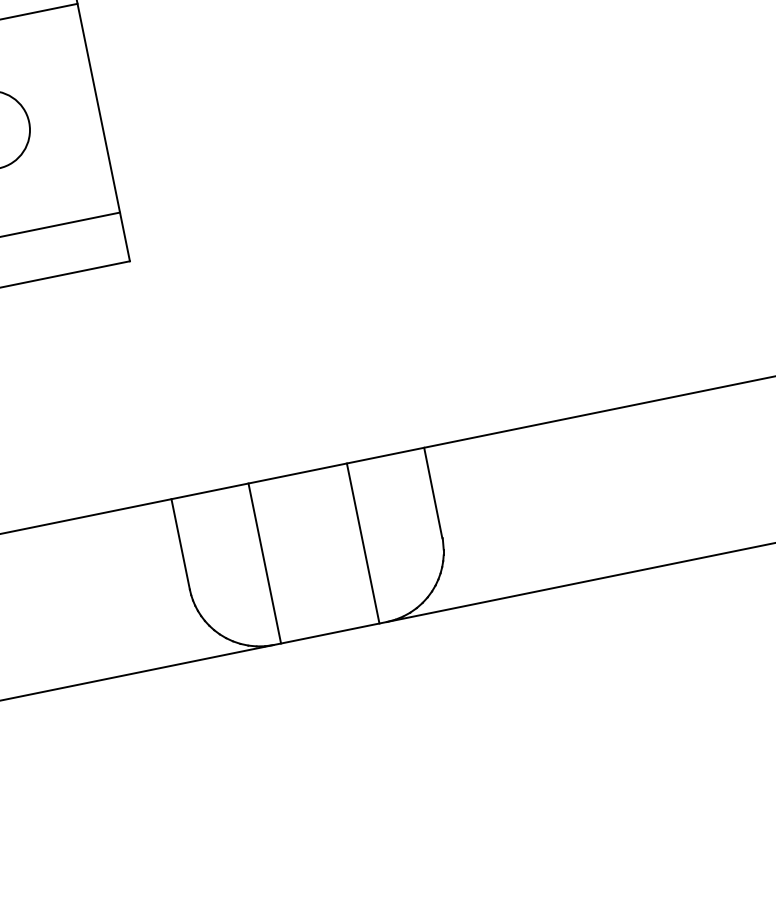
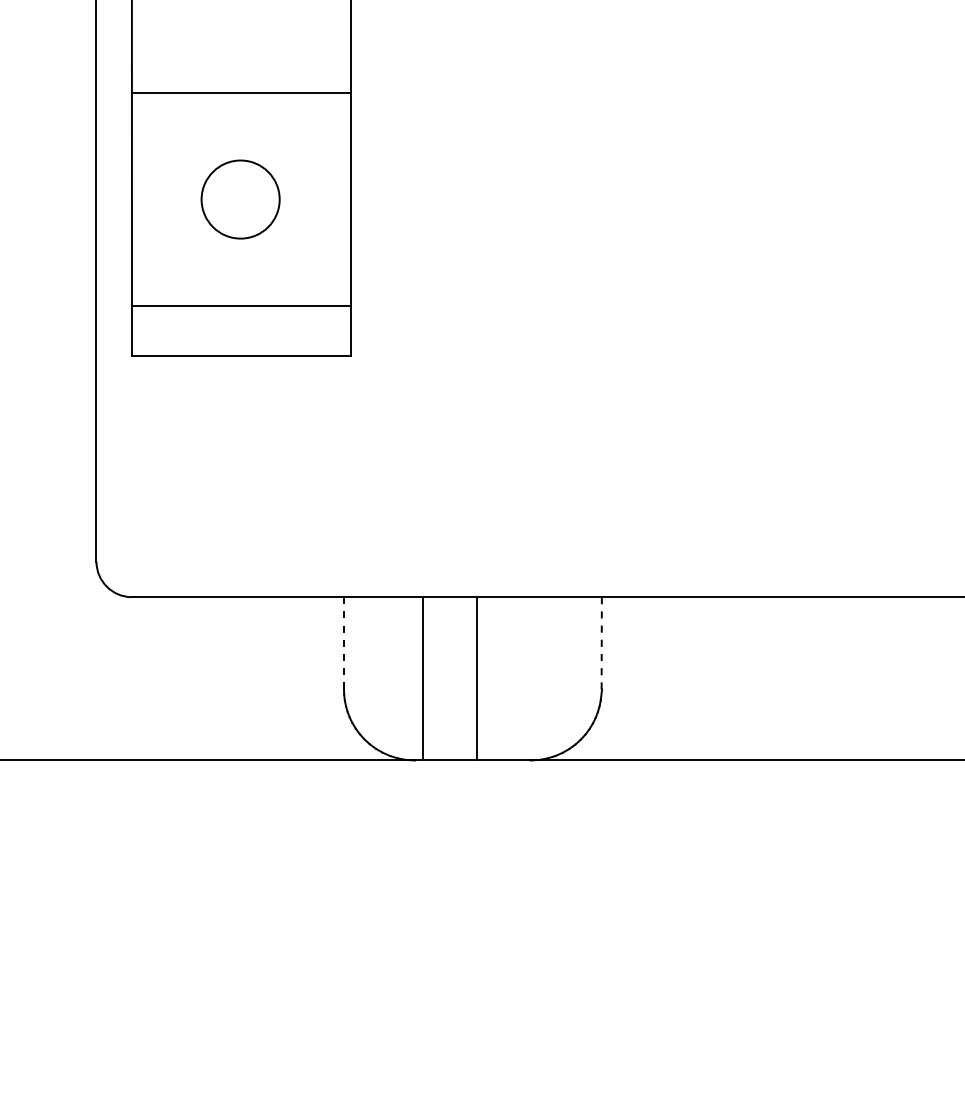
line: (432, 492) -> (601, 642), solid -> dashed
line: (180, 543) -> (343, 642), solid -> dashed
line: (363, 543) -> (477, 678), moved

